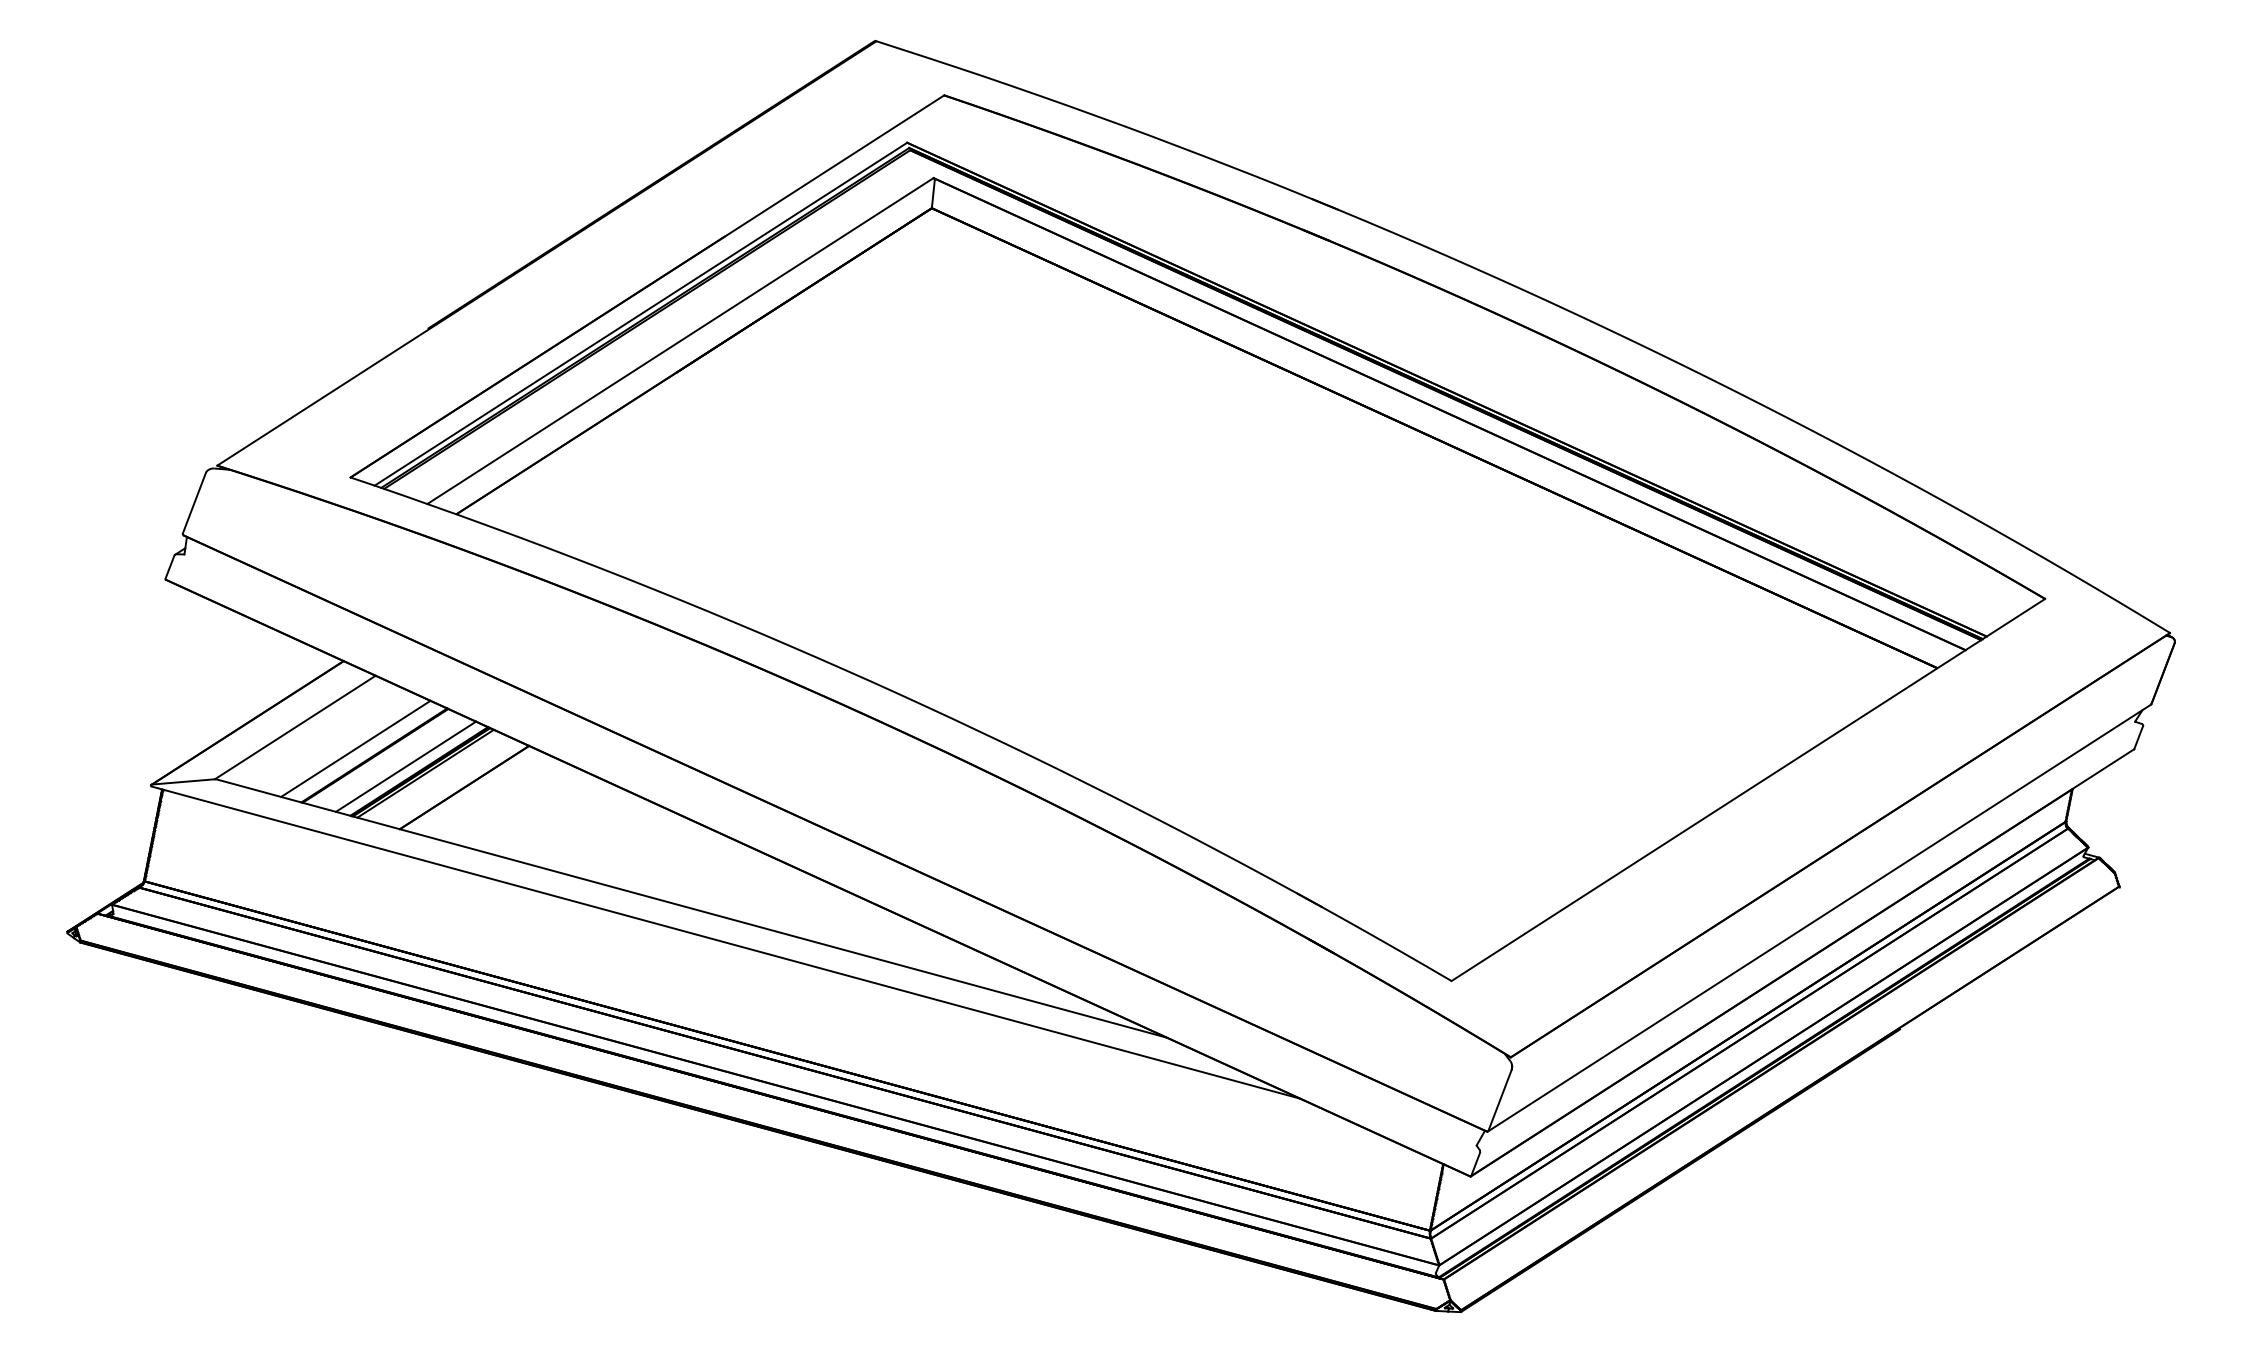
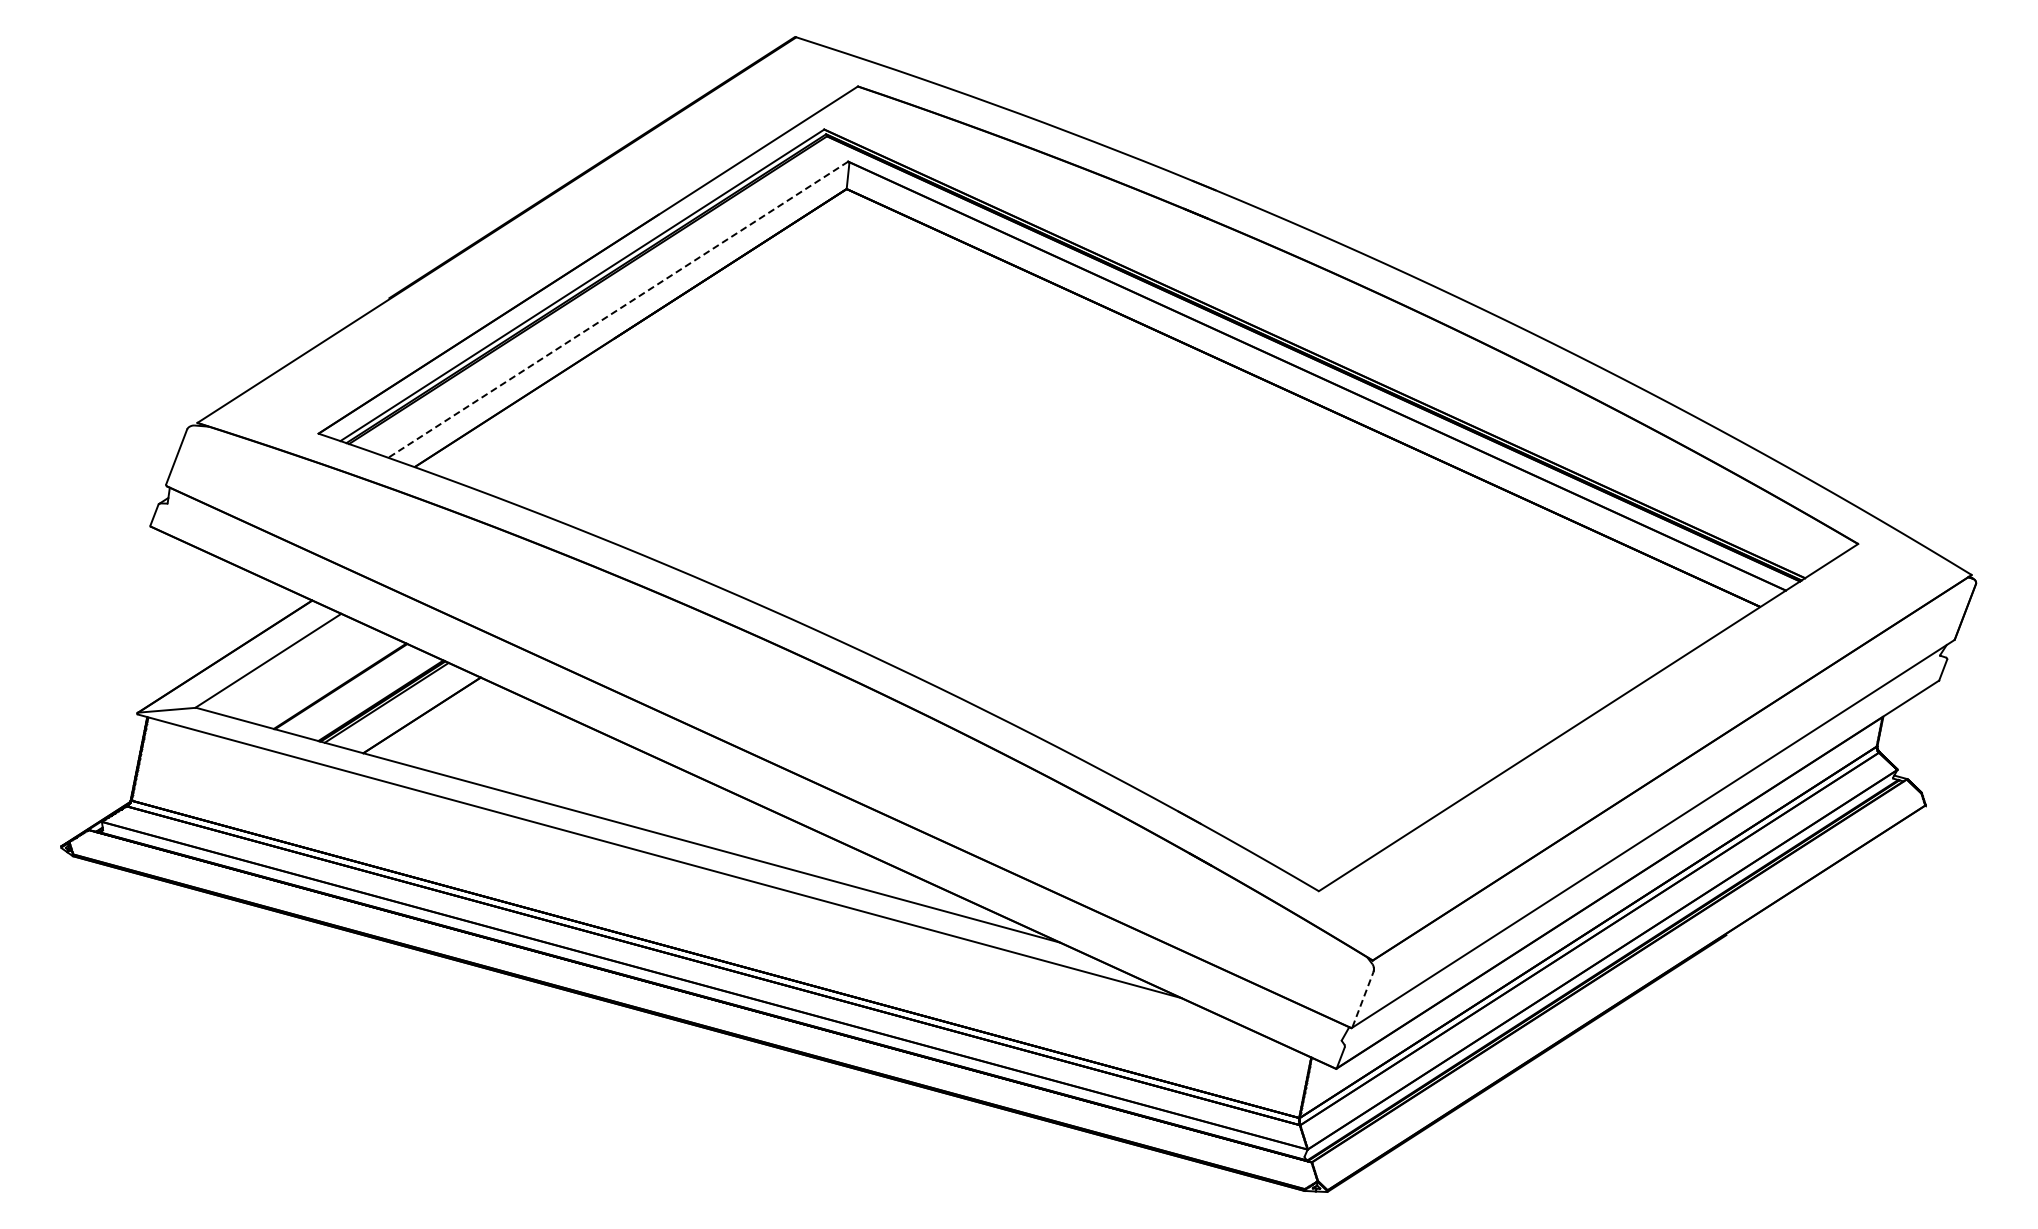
line: (679, 341) -> (617, 310), solid -> dashed
line: (356, 748) -> (323, 679), removed
line: (405, 766) -> (368, 696), removed
line: (1500, 1100) -> (1363, 999), solid -> dashed

